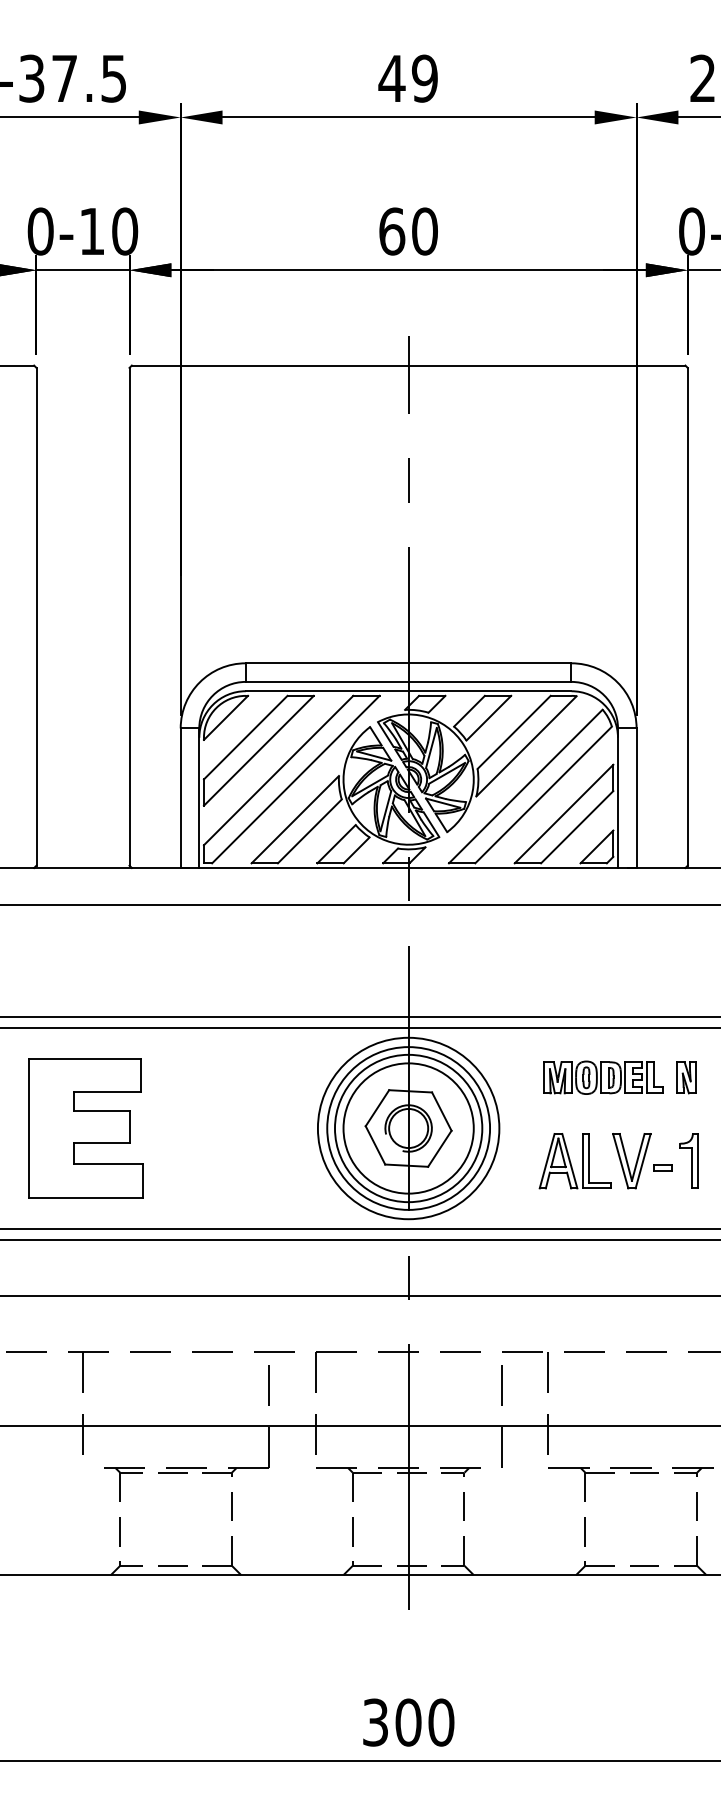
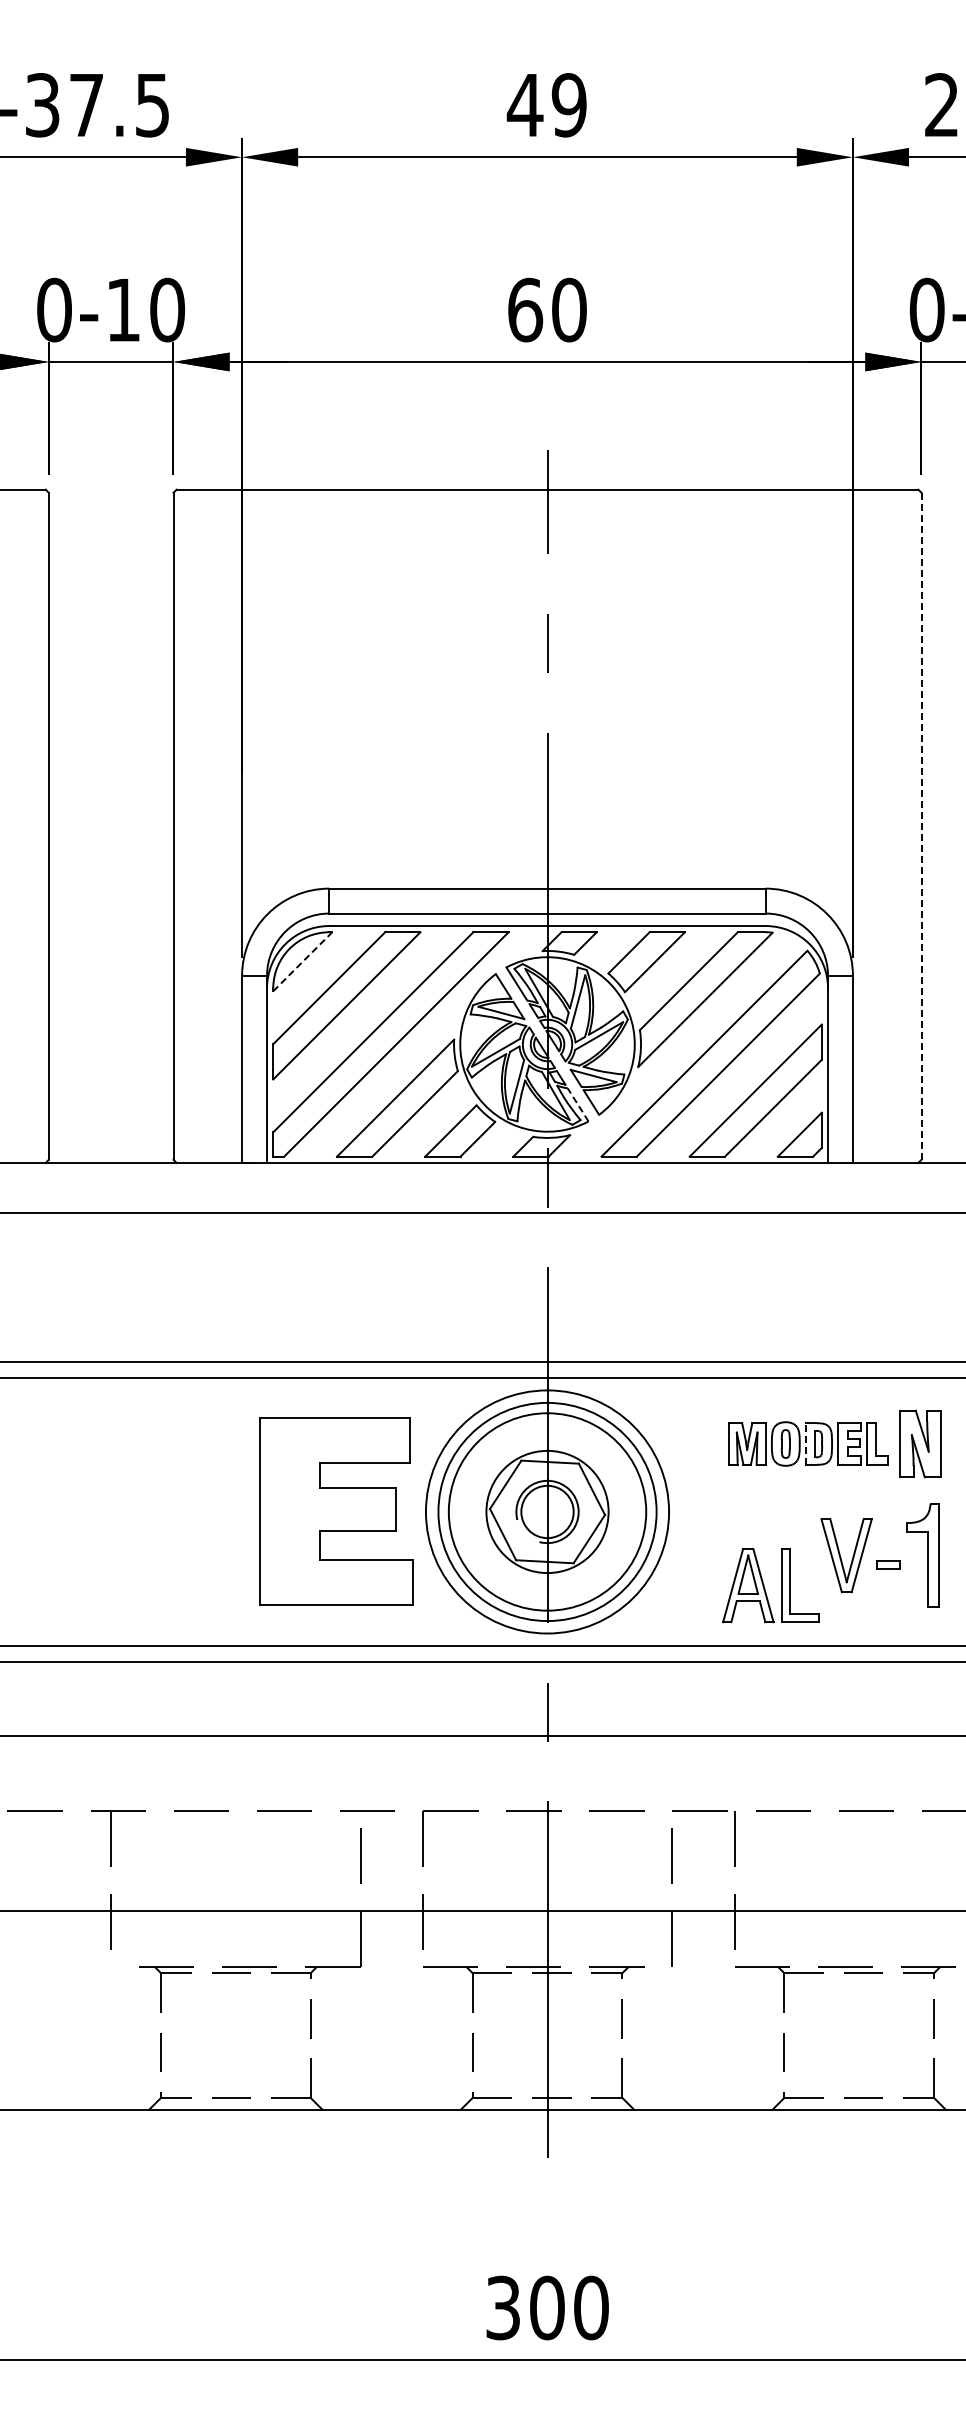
line: (687, 616) -> (921, 826), solid -> dashed
line: (225, 717) -> (302, 961), solid -> dashed
line: (431, 824) -> (578, 1104), solid -> dashed
part: (686, 1077) -> (919, 1443), size x1.6
line: (601, 1078) -> (805, 1444), solid -> dashed
part: (86, 1128) -> (336, 1511), moved
circle: (408, 1128) -> (547, 1511), size x0.7
part: (575, 1160) -> (770, 1585), moved
part: (689, 1160) -> (923, 1555), size x1.4

